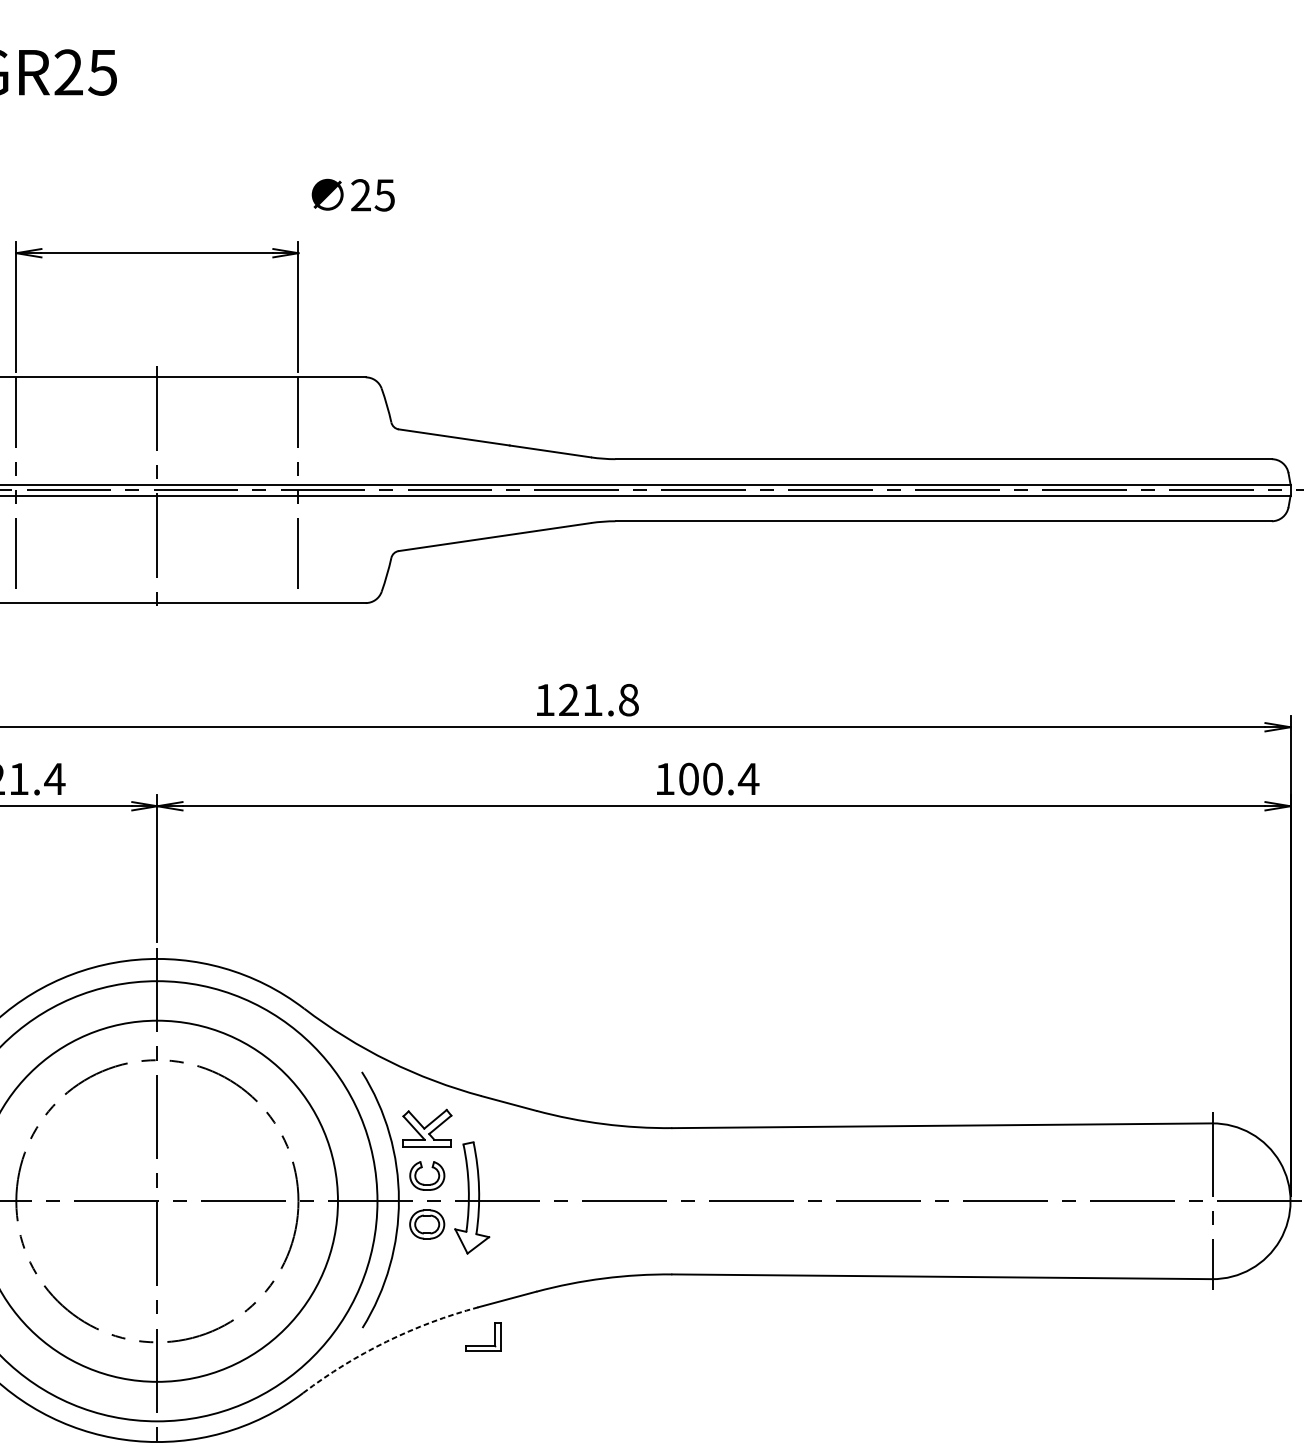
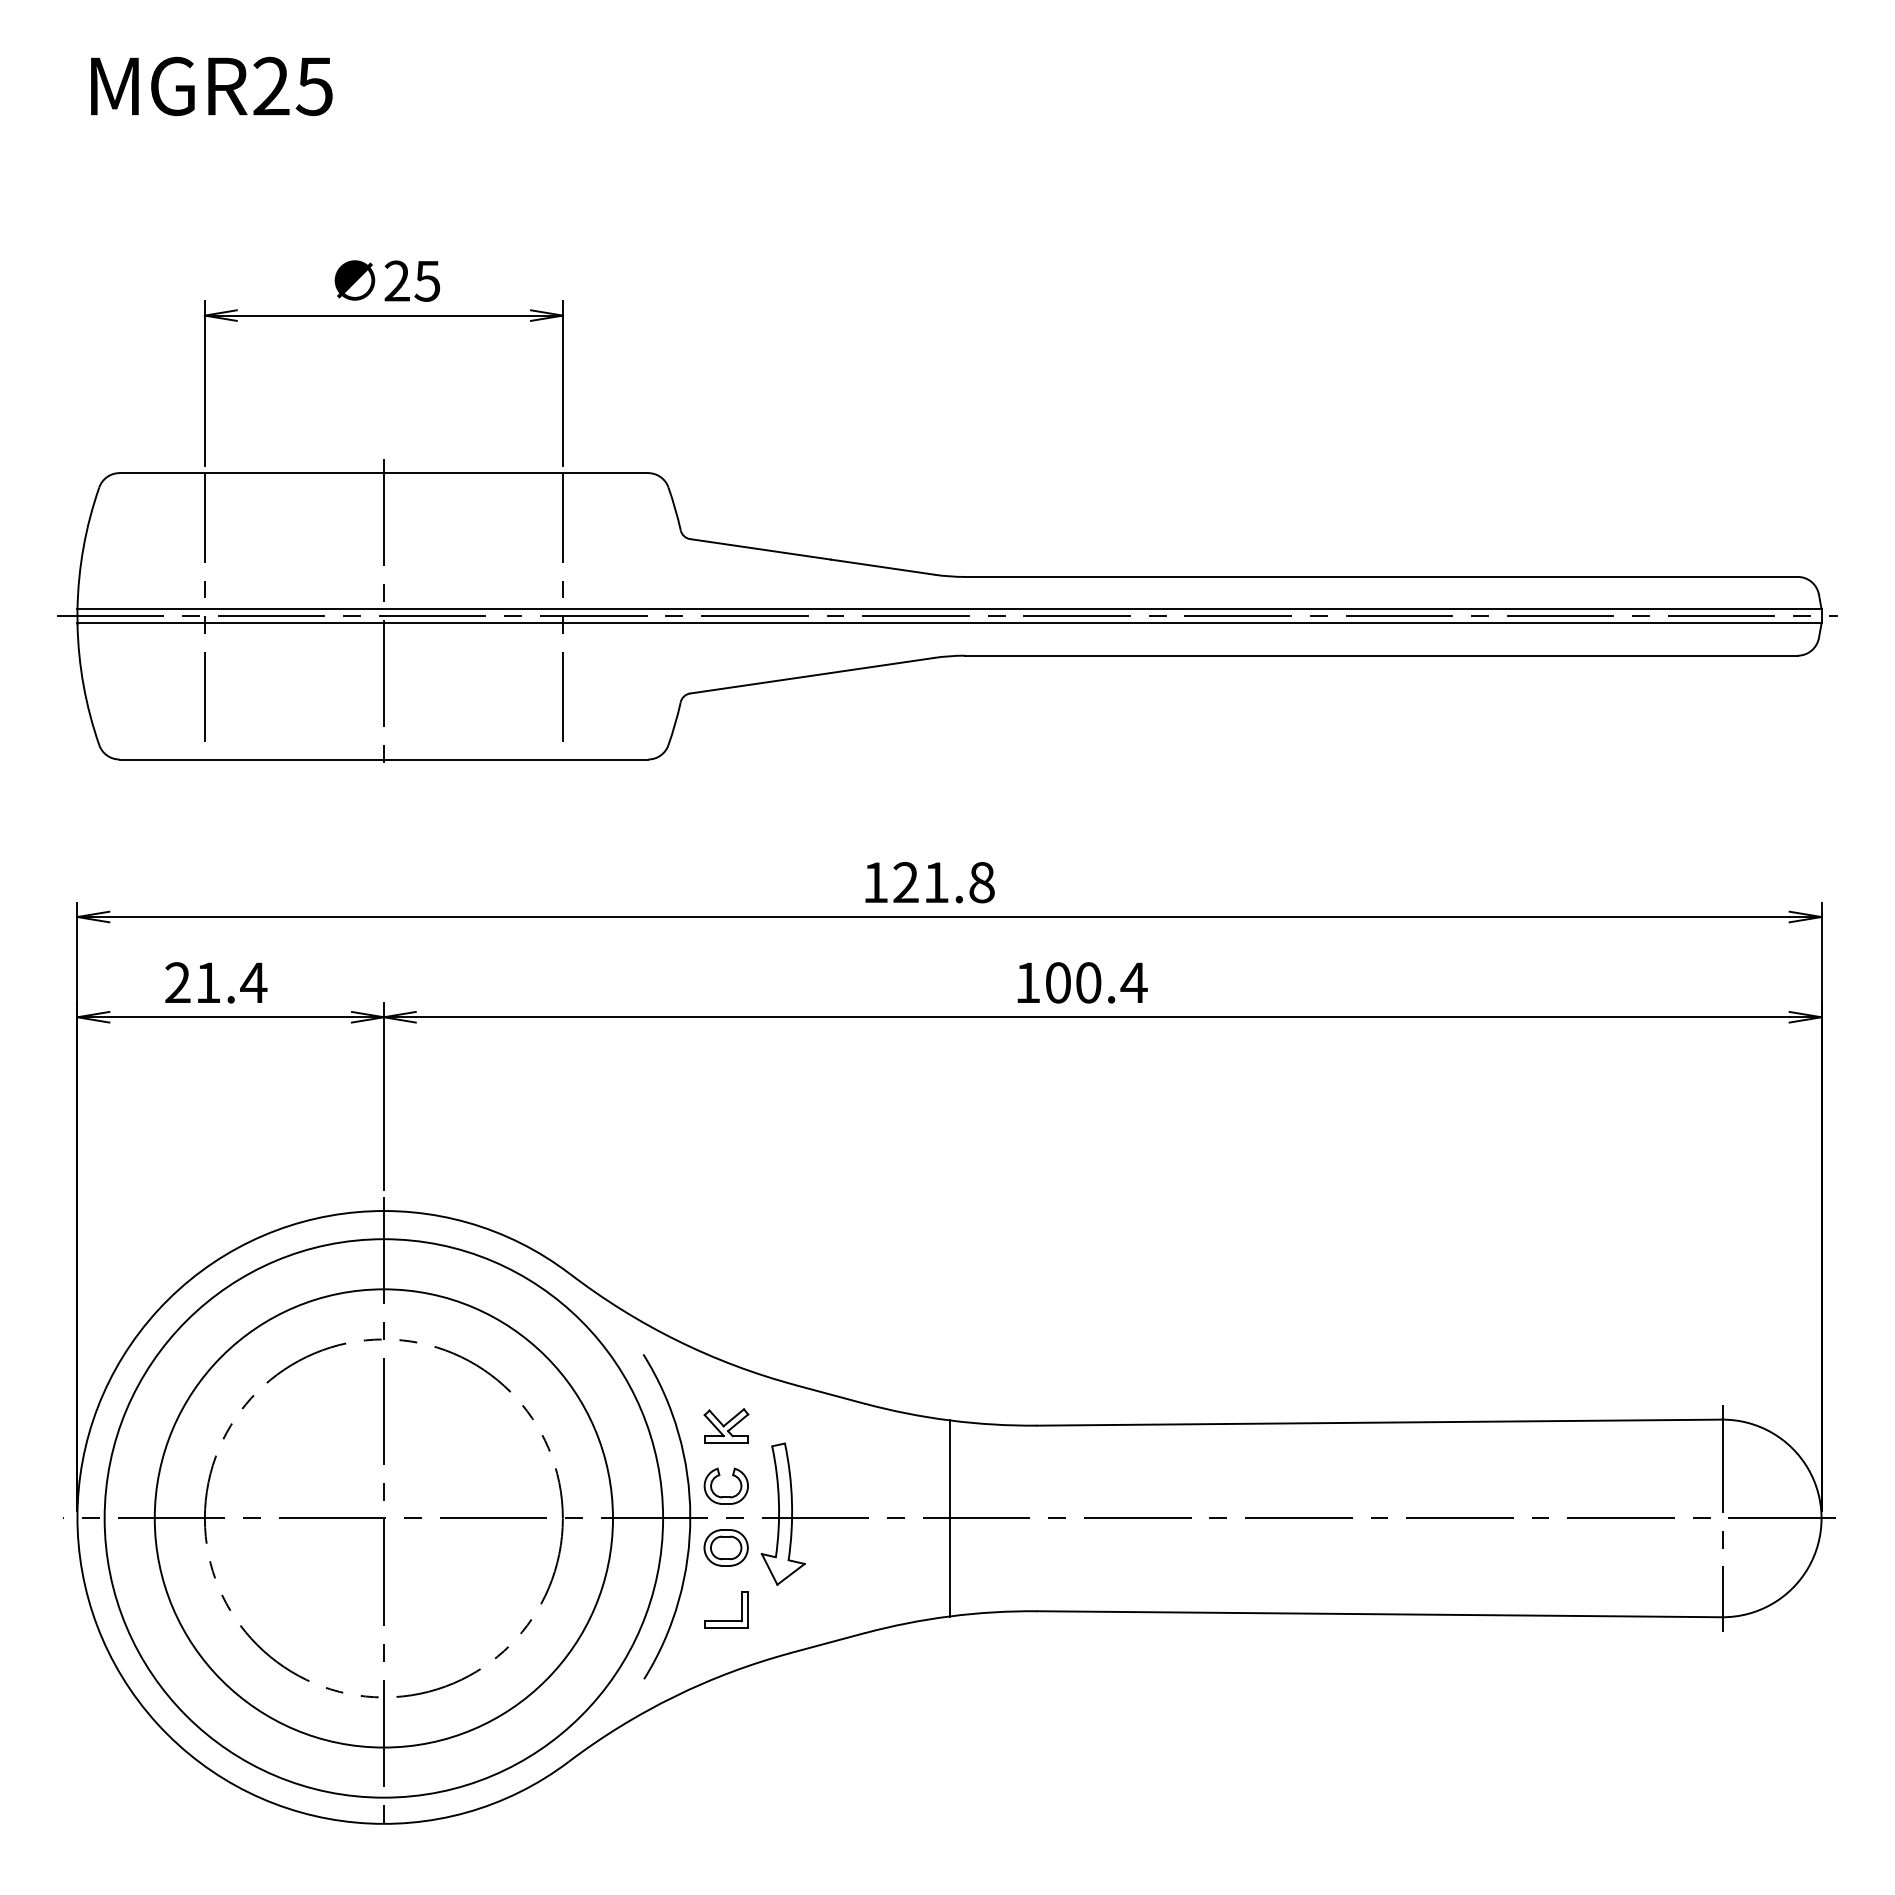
text: (353, 194) -> (387, 280), moved
part: (427, 1128) -> (726, 1425), size x0.71
line: (603, 1201) -> (949, 1518), added
arc: (386, 1341) -> (674, 1696), dashed -> solid
part: (483, 1345) -> (726, 1620), moved

